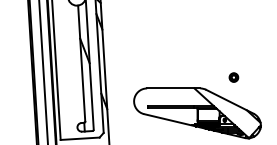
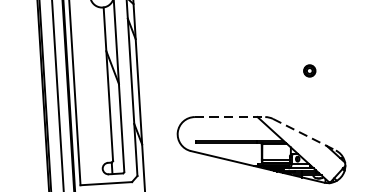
part: (233, 77) -> (309, 70), moved
line: (173, 88) -> (229, 117), solid -> dashed
line: (229, 101) -> (303, 134), solid -> dashed

